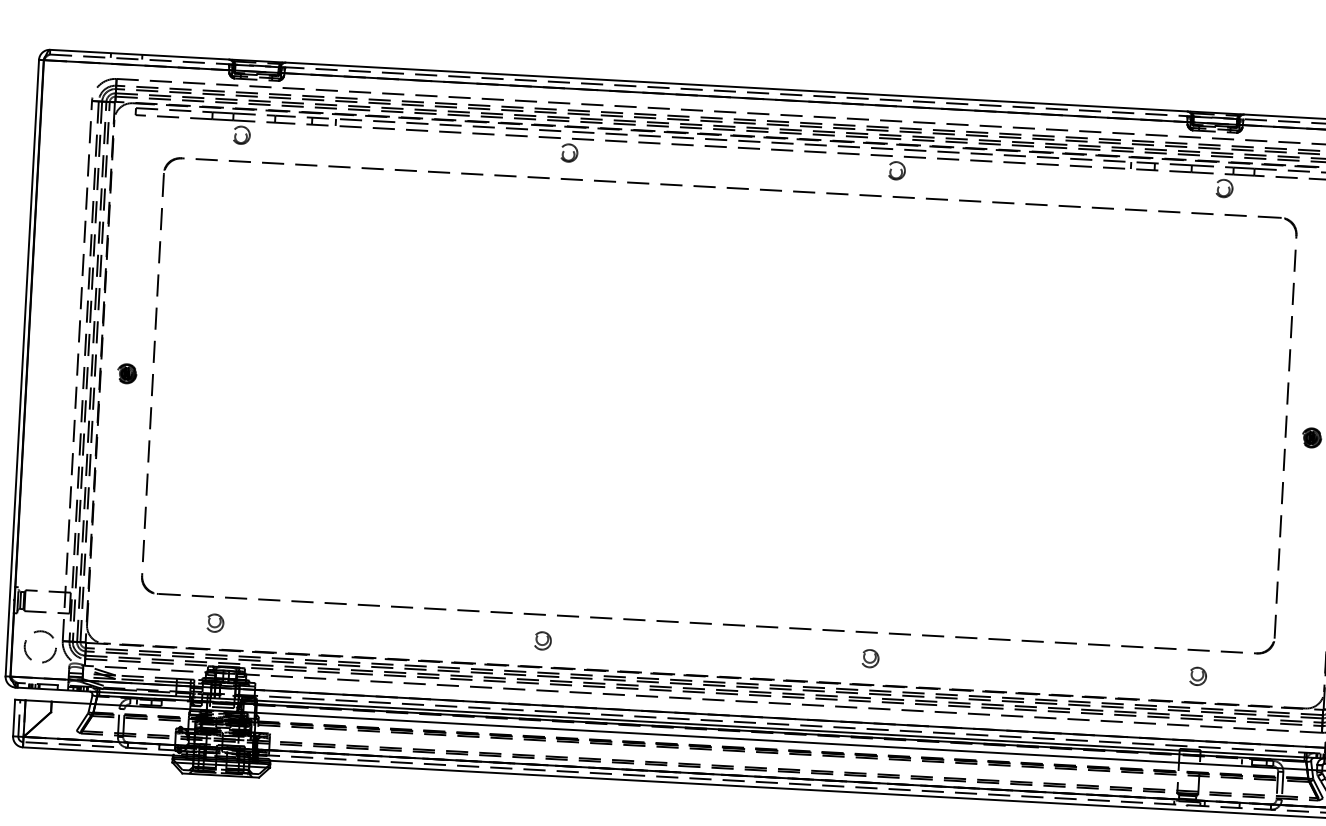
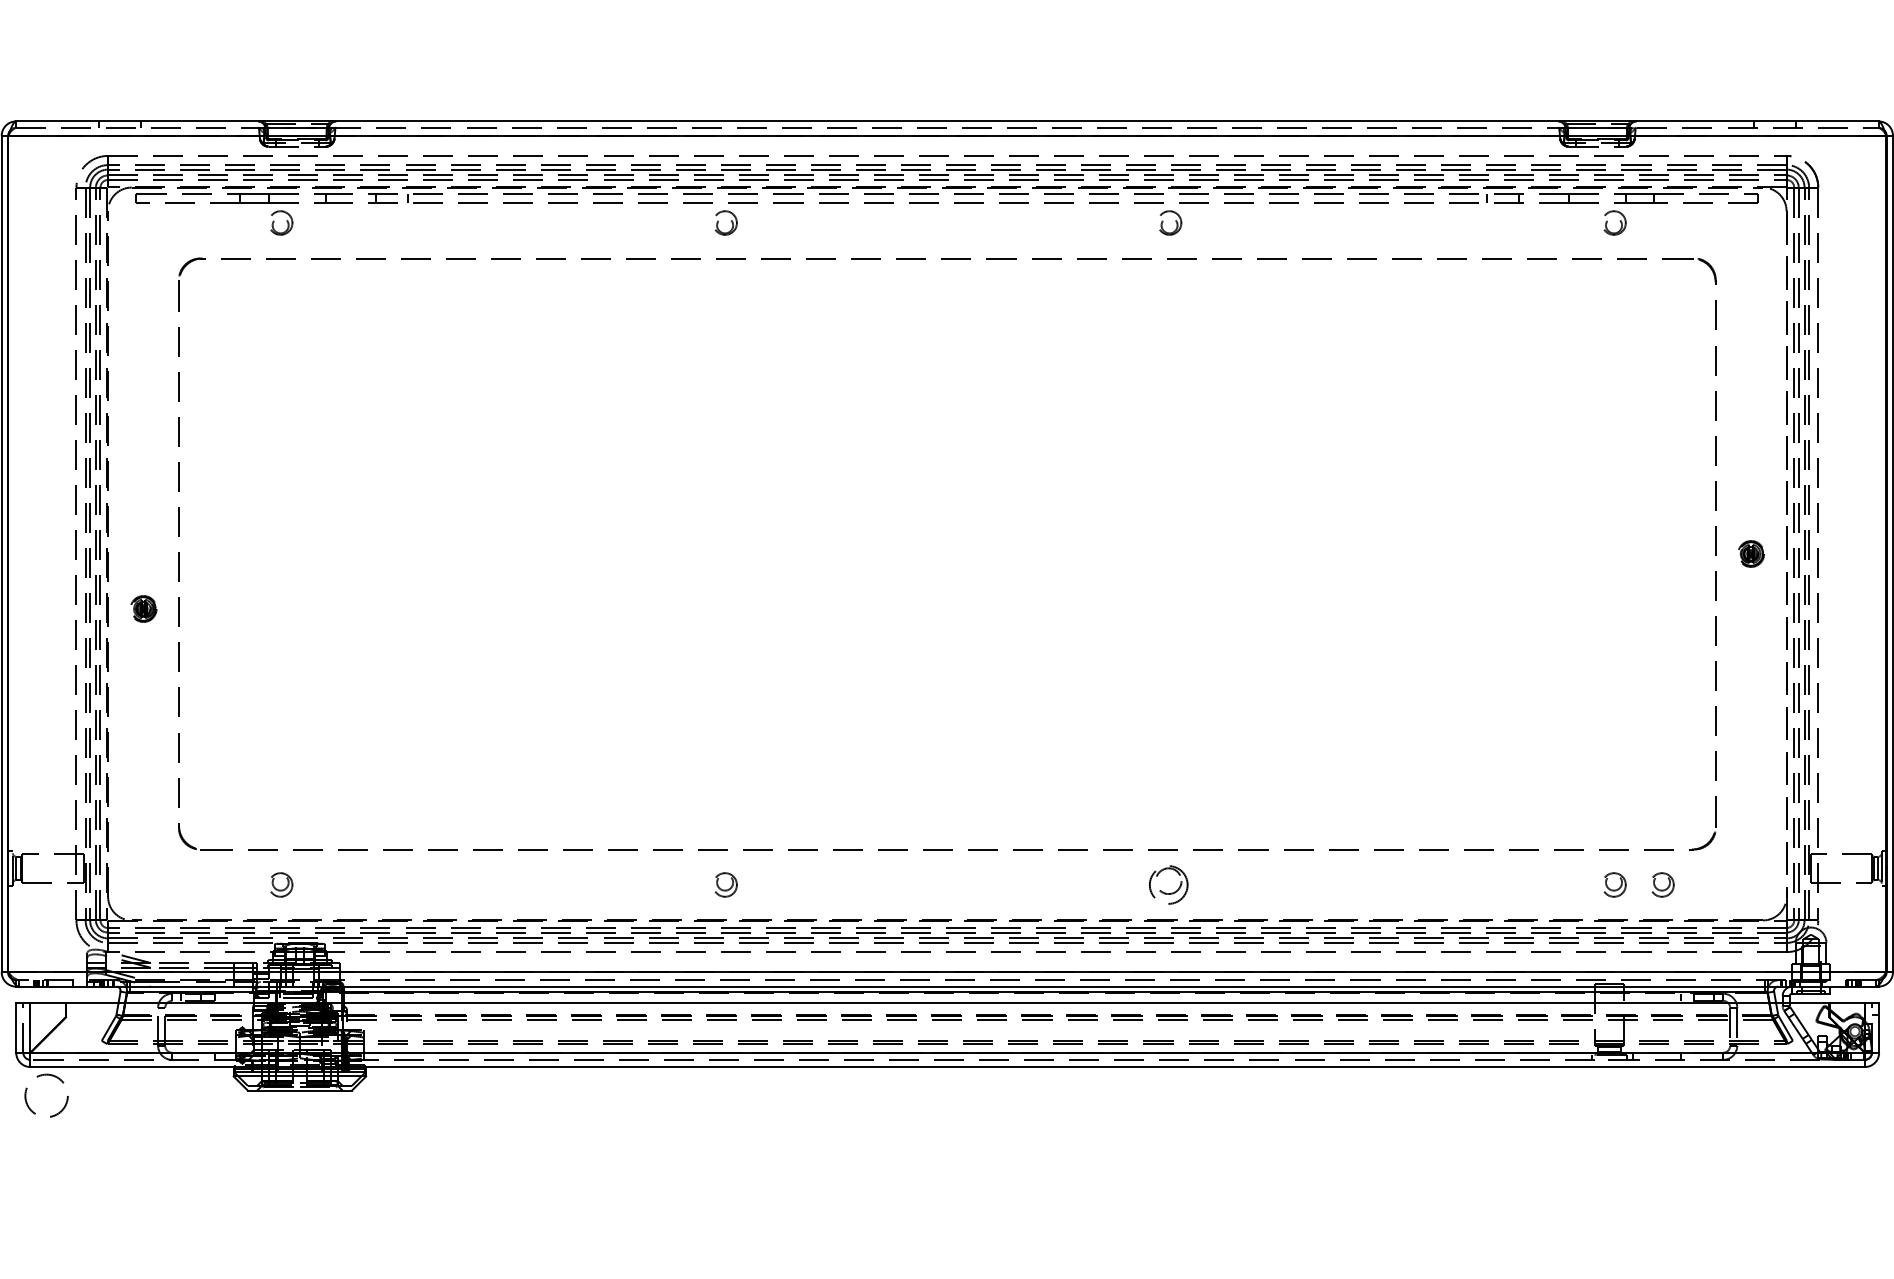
part: (126, 373) -> (143, 608), moved
circle: (40, 646) -> (46, 1095), moved
part: (870, 658) -> (1170, 884), size x1.6
part: (1233, 678) -> (1662, 884), added

